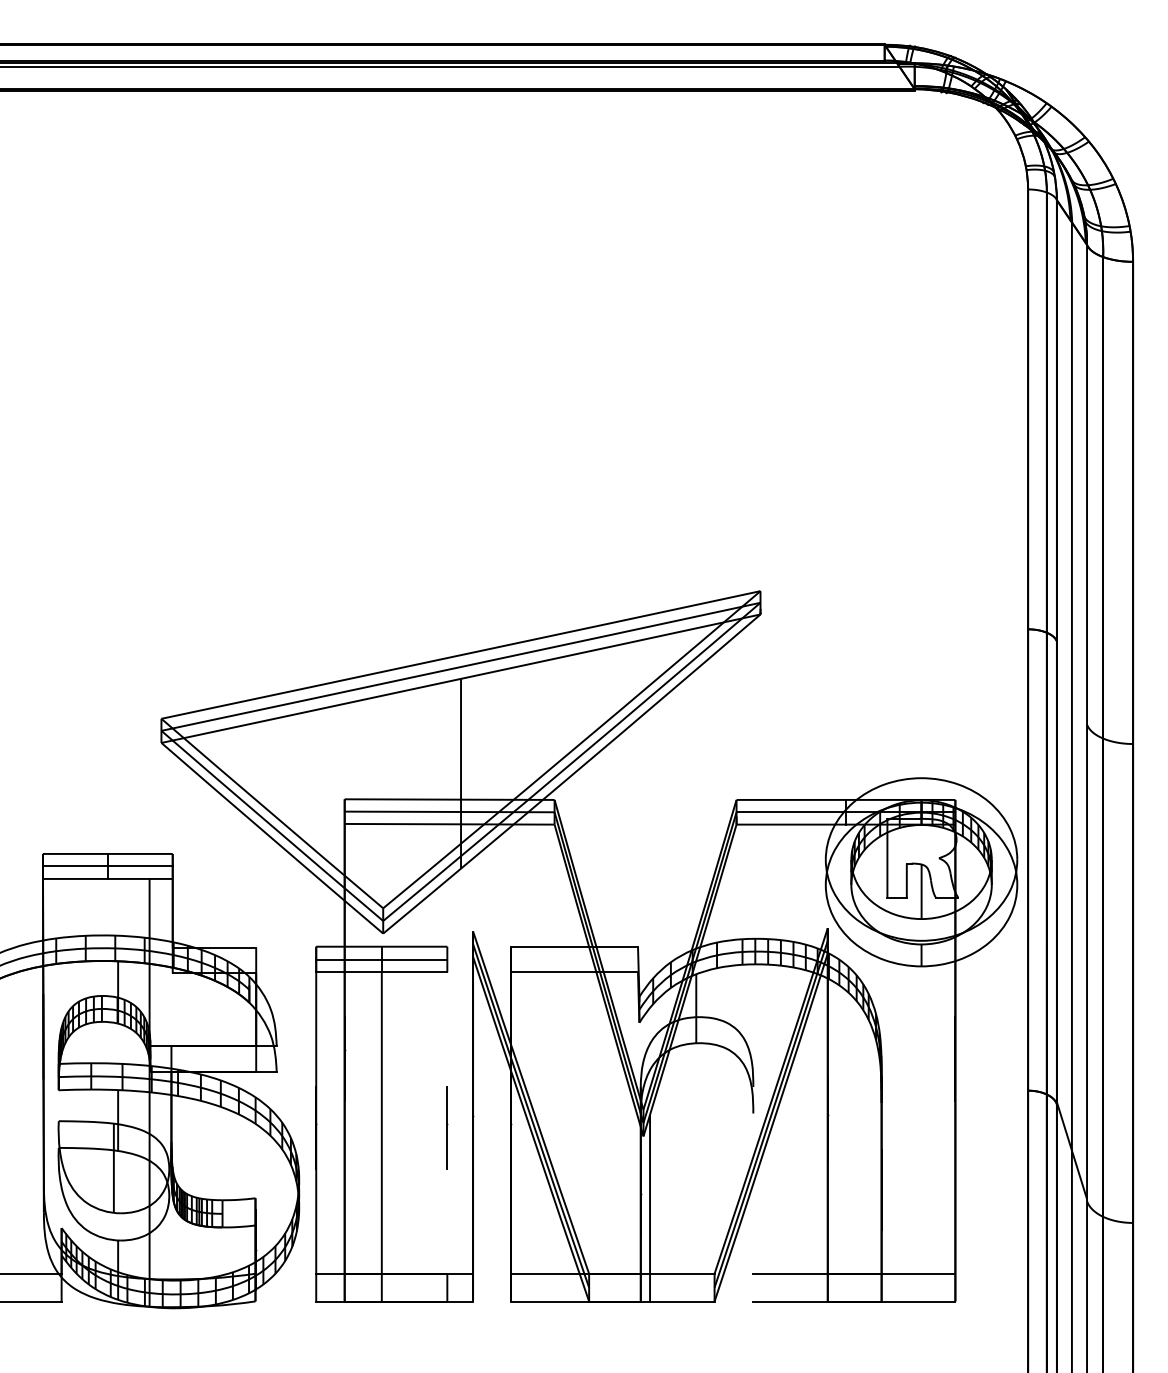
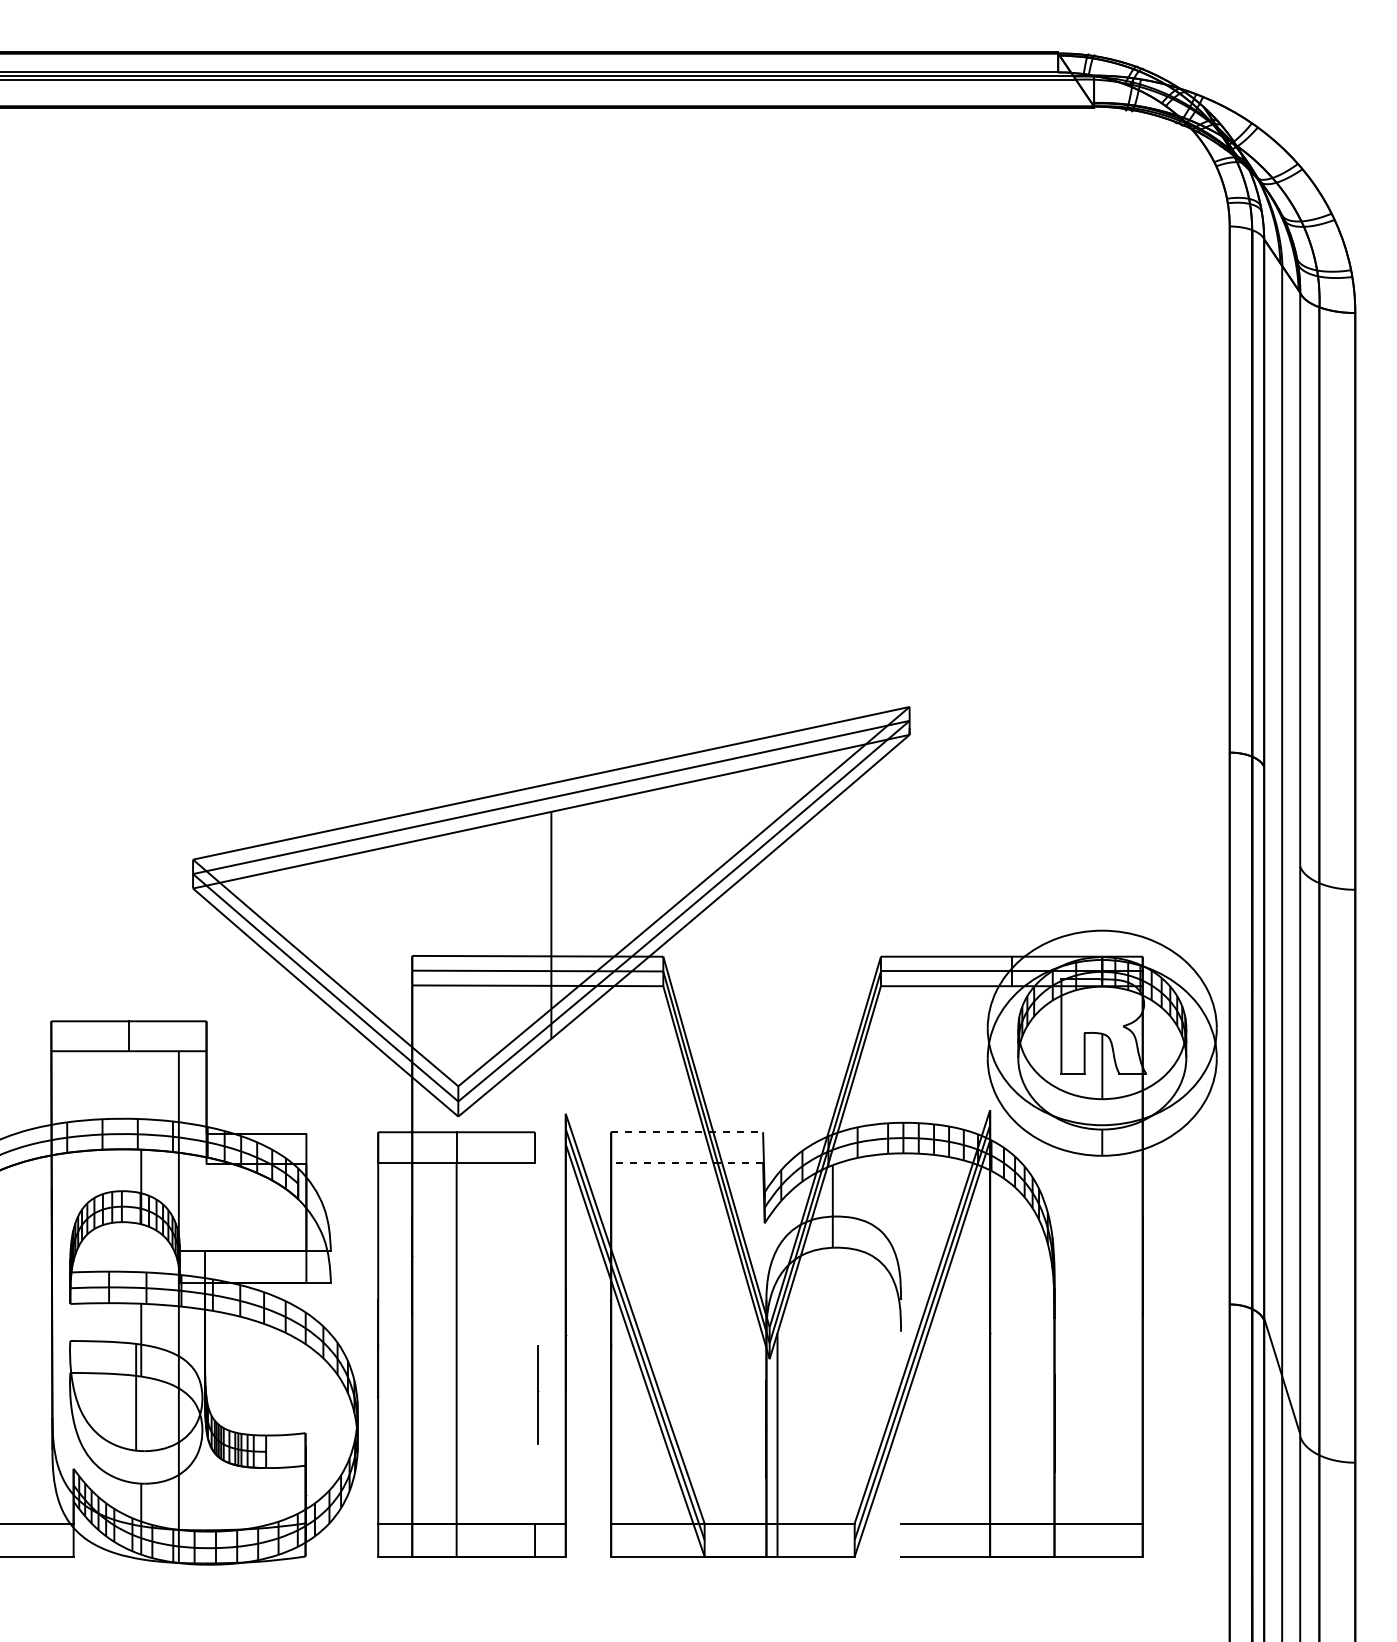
line: (107, 866) -> (128, 1036), removed
line: (574, 946) -> (687, 1132), solid -> dashed
line: (381, 959) -> (456, 1147), removed
line: (574, 971) -> (687, 1162), solid -> dashed
line: (447, 1127) -> (538, 1394), moved

